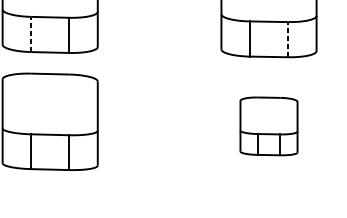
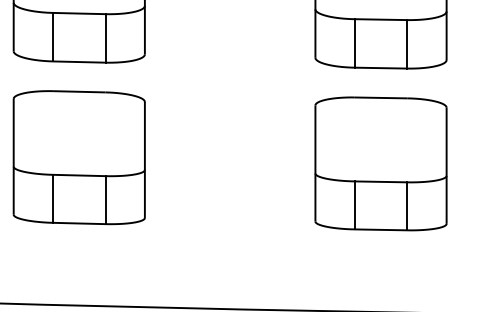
line: (31, 33) -> (53, 36), dashed -> solid
line: (288, 39) -> (407, 43), dashed -> solid
part: (268, 126) -> (380, 163), size x1.67

